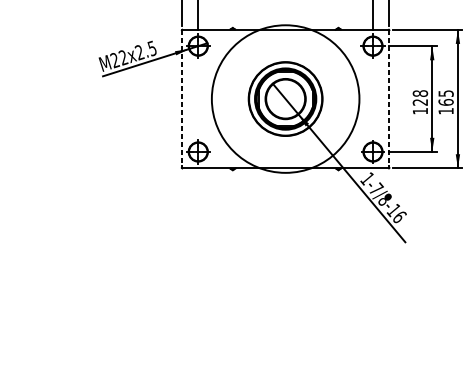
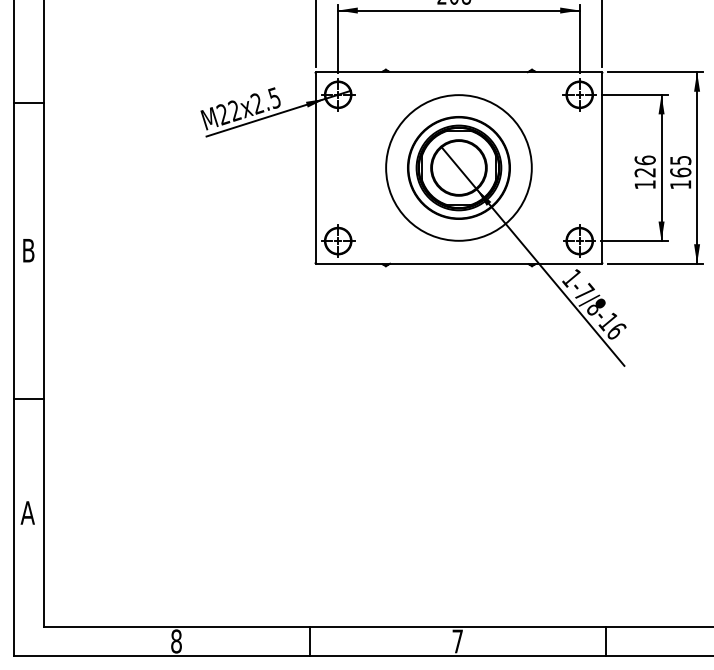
text: (419, 93) -> (644, 160), 128 -> 126
circle: (285, 98) -> (458, 167), size x0.71
line: (181, 99) -> (315, 168), dashed -> solid
line: (389, 99) -> (602, 168), dashed -> solid

